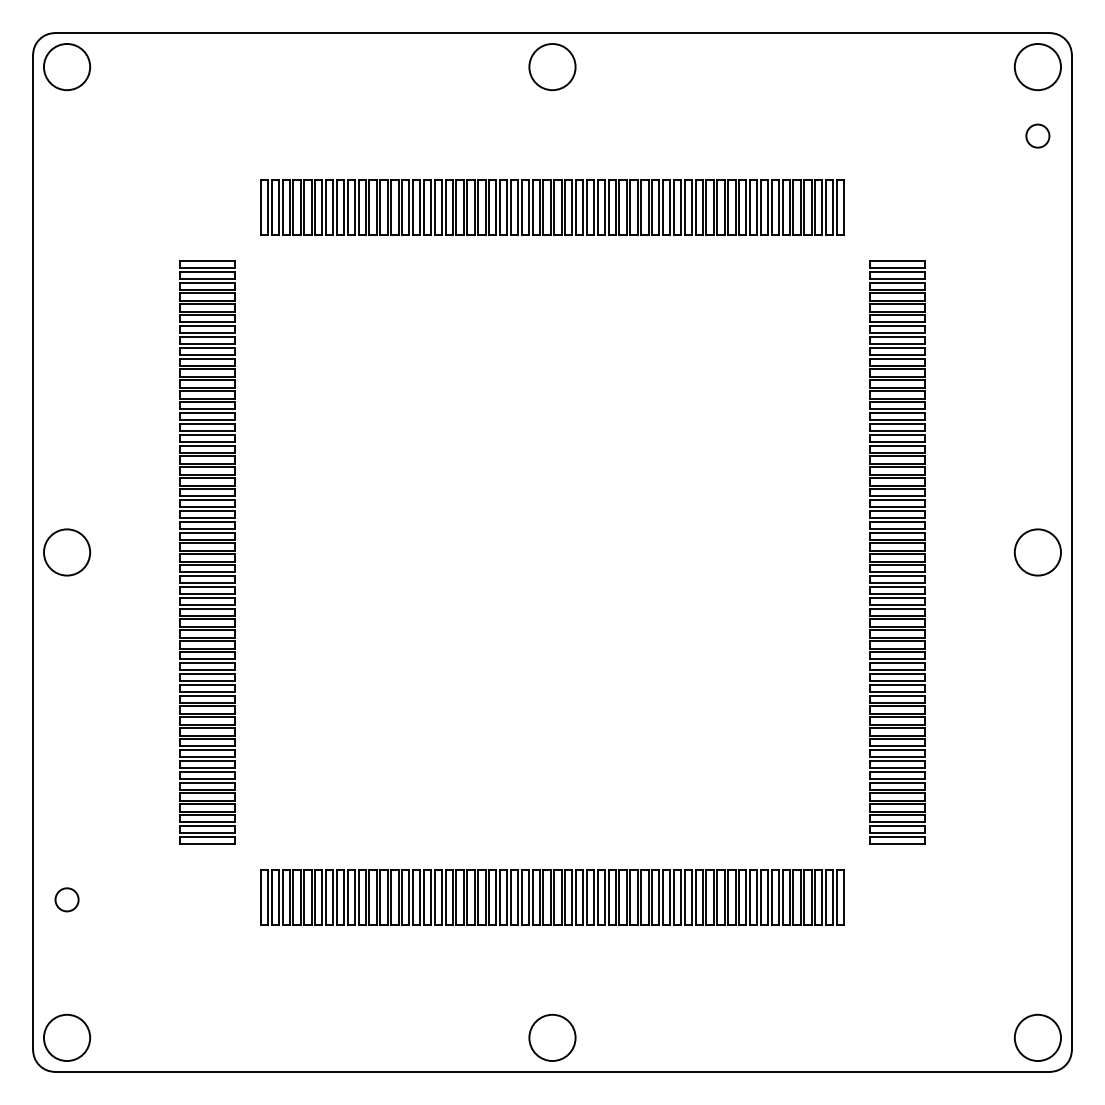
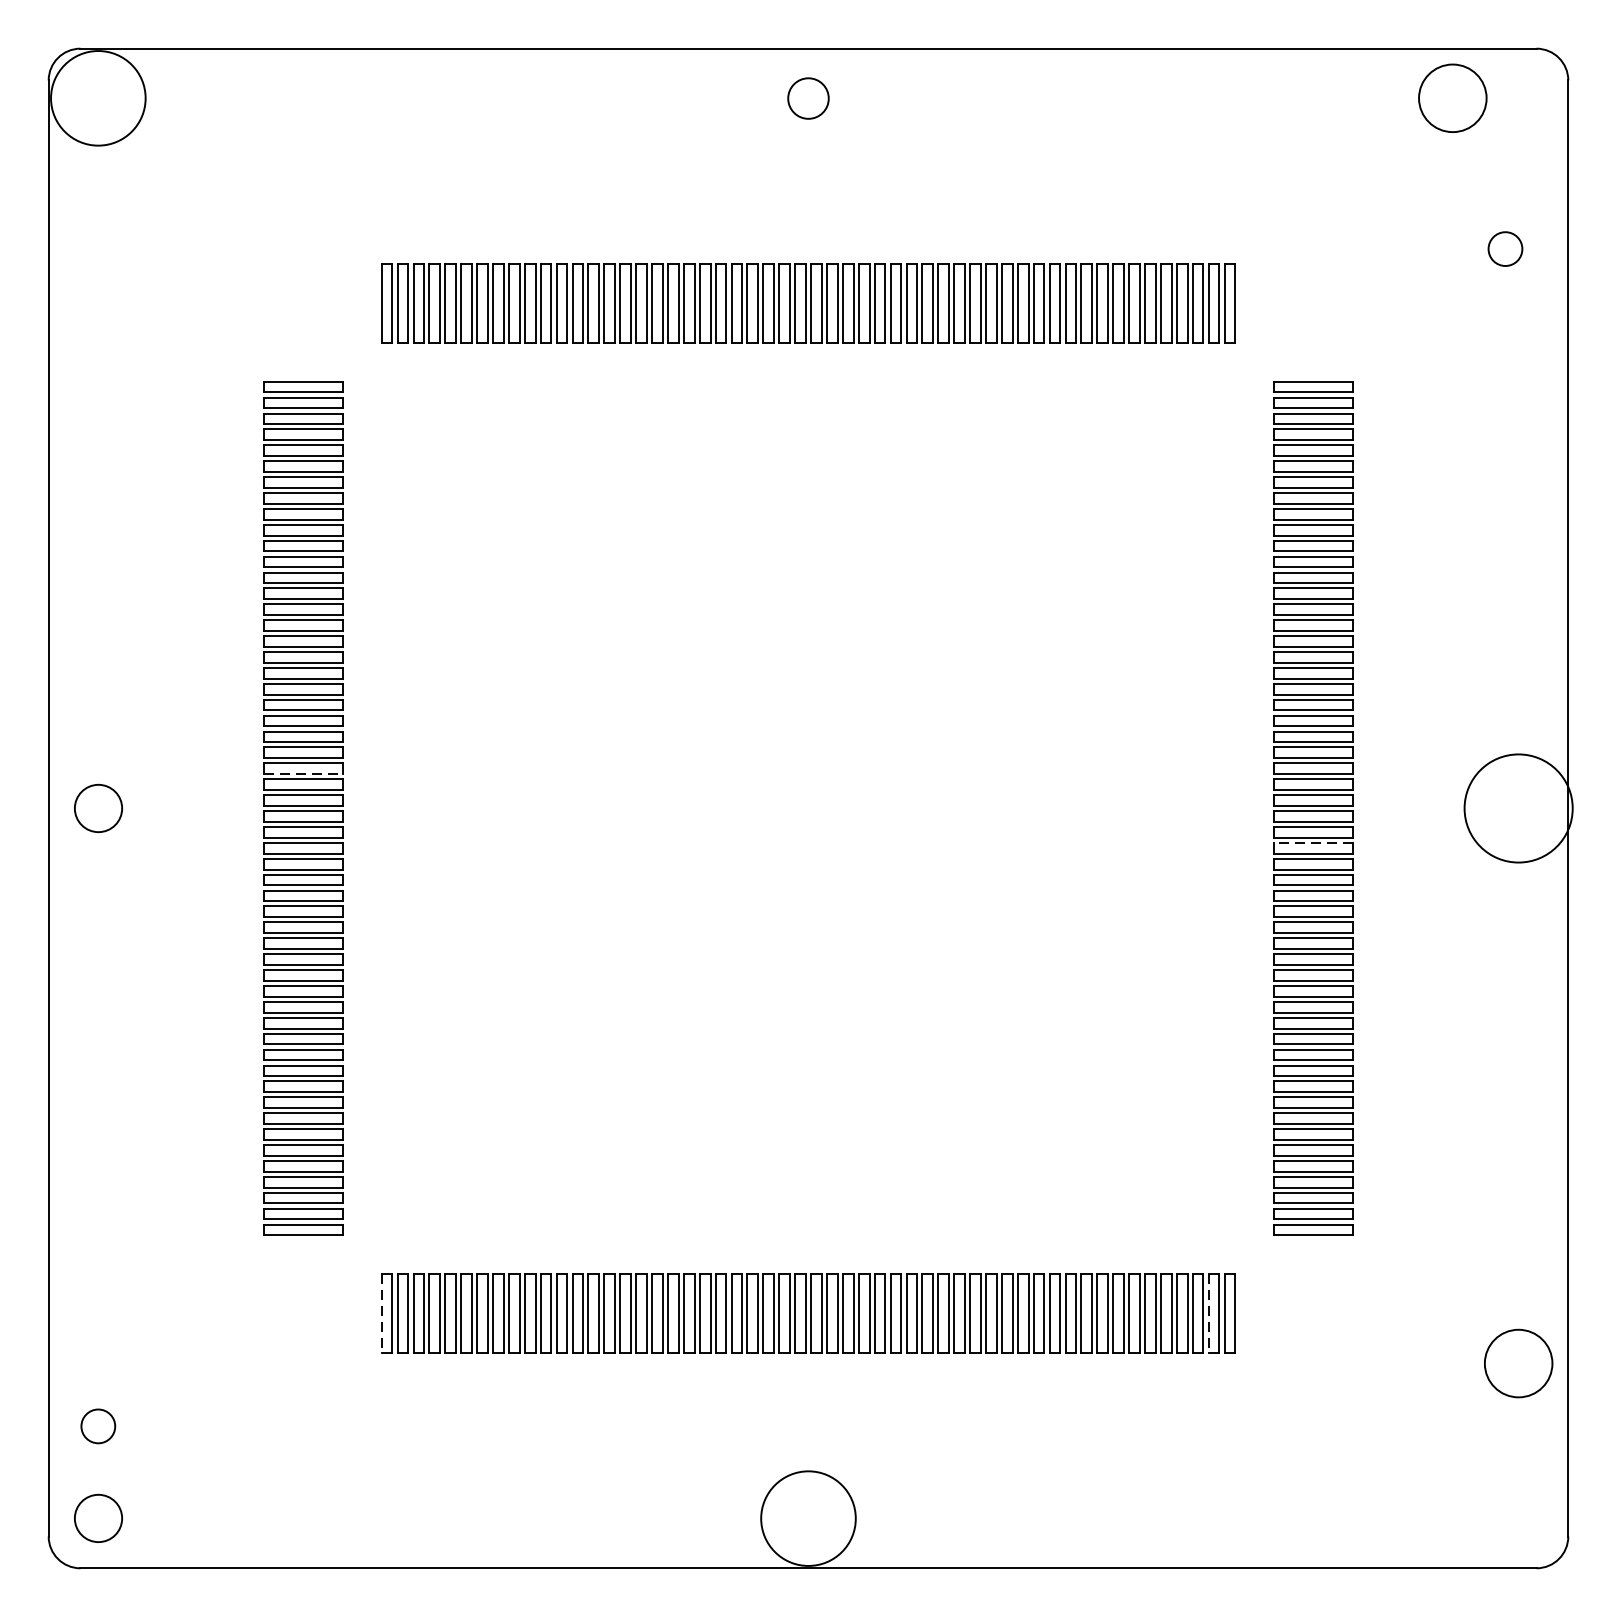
circle: (66, 66) -> (97, 97), size x1.4
circle: (552, 67) -> (808, 98), size x0.6
circle: (1037, 67) -> (1452, 98), moved
circle: (1037, 135) -> (1504, 248), moved
line: (207, 528) -> (303, 773), solid -> dashed
circle: (67, 552) -> (98, 808), size x0.7
circle: (1037, 552) -> (1518, 808), size x1.6
line: (897, 576) -> (1313, 843), solid -> dashed
line: (260, 898) -> (381, 1314), solid -> dashed
line: (826, 898) -> (1209, 1314), solid -> dashed
circle: (66, 899) -> (97, 1425), moved
circle: (67, 1037) -> (98, 1518), size x0.7
circle: (552, 1037) -> (808, 1518), size x1.4
circle: (1037, 1037) -> (1518, 1362), moved

